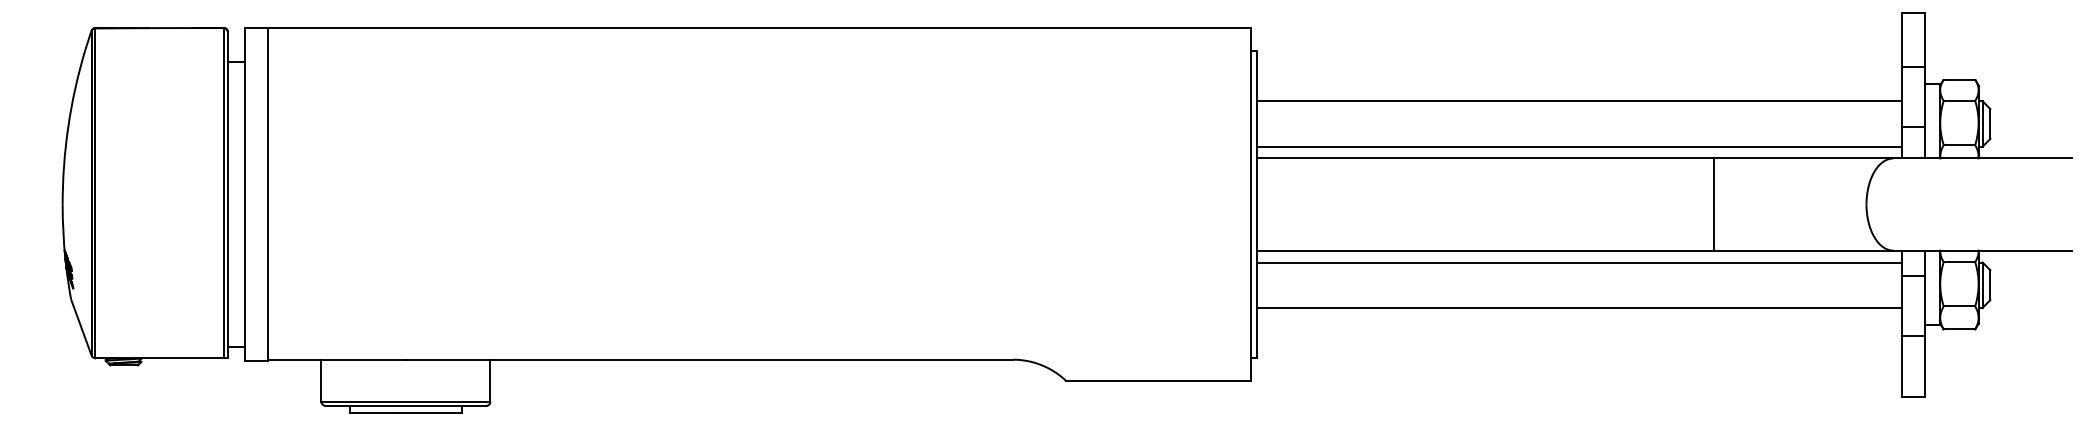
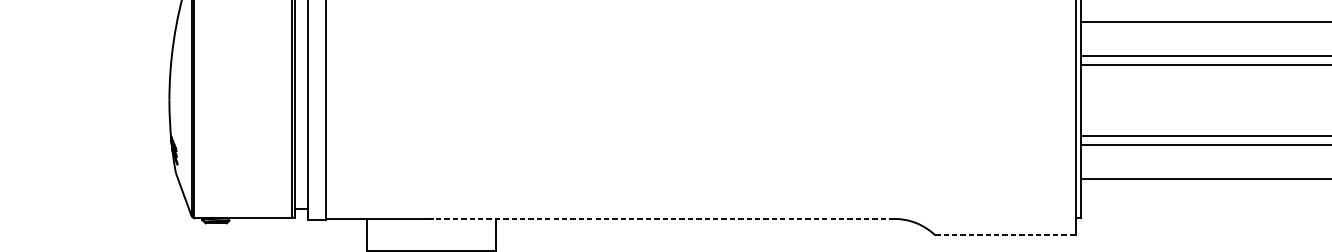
line: (710, 359) -> (663, 218), solid -> dashed
line: (1159, 381) -> (1006, 235), solid -> dashed

